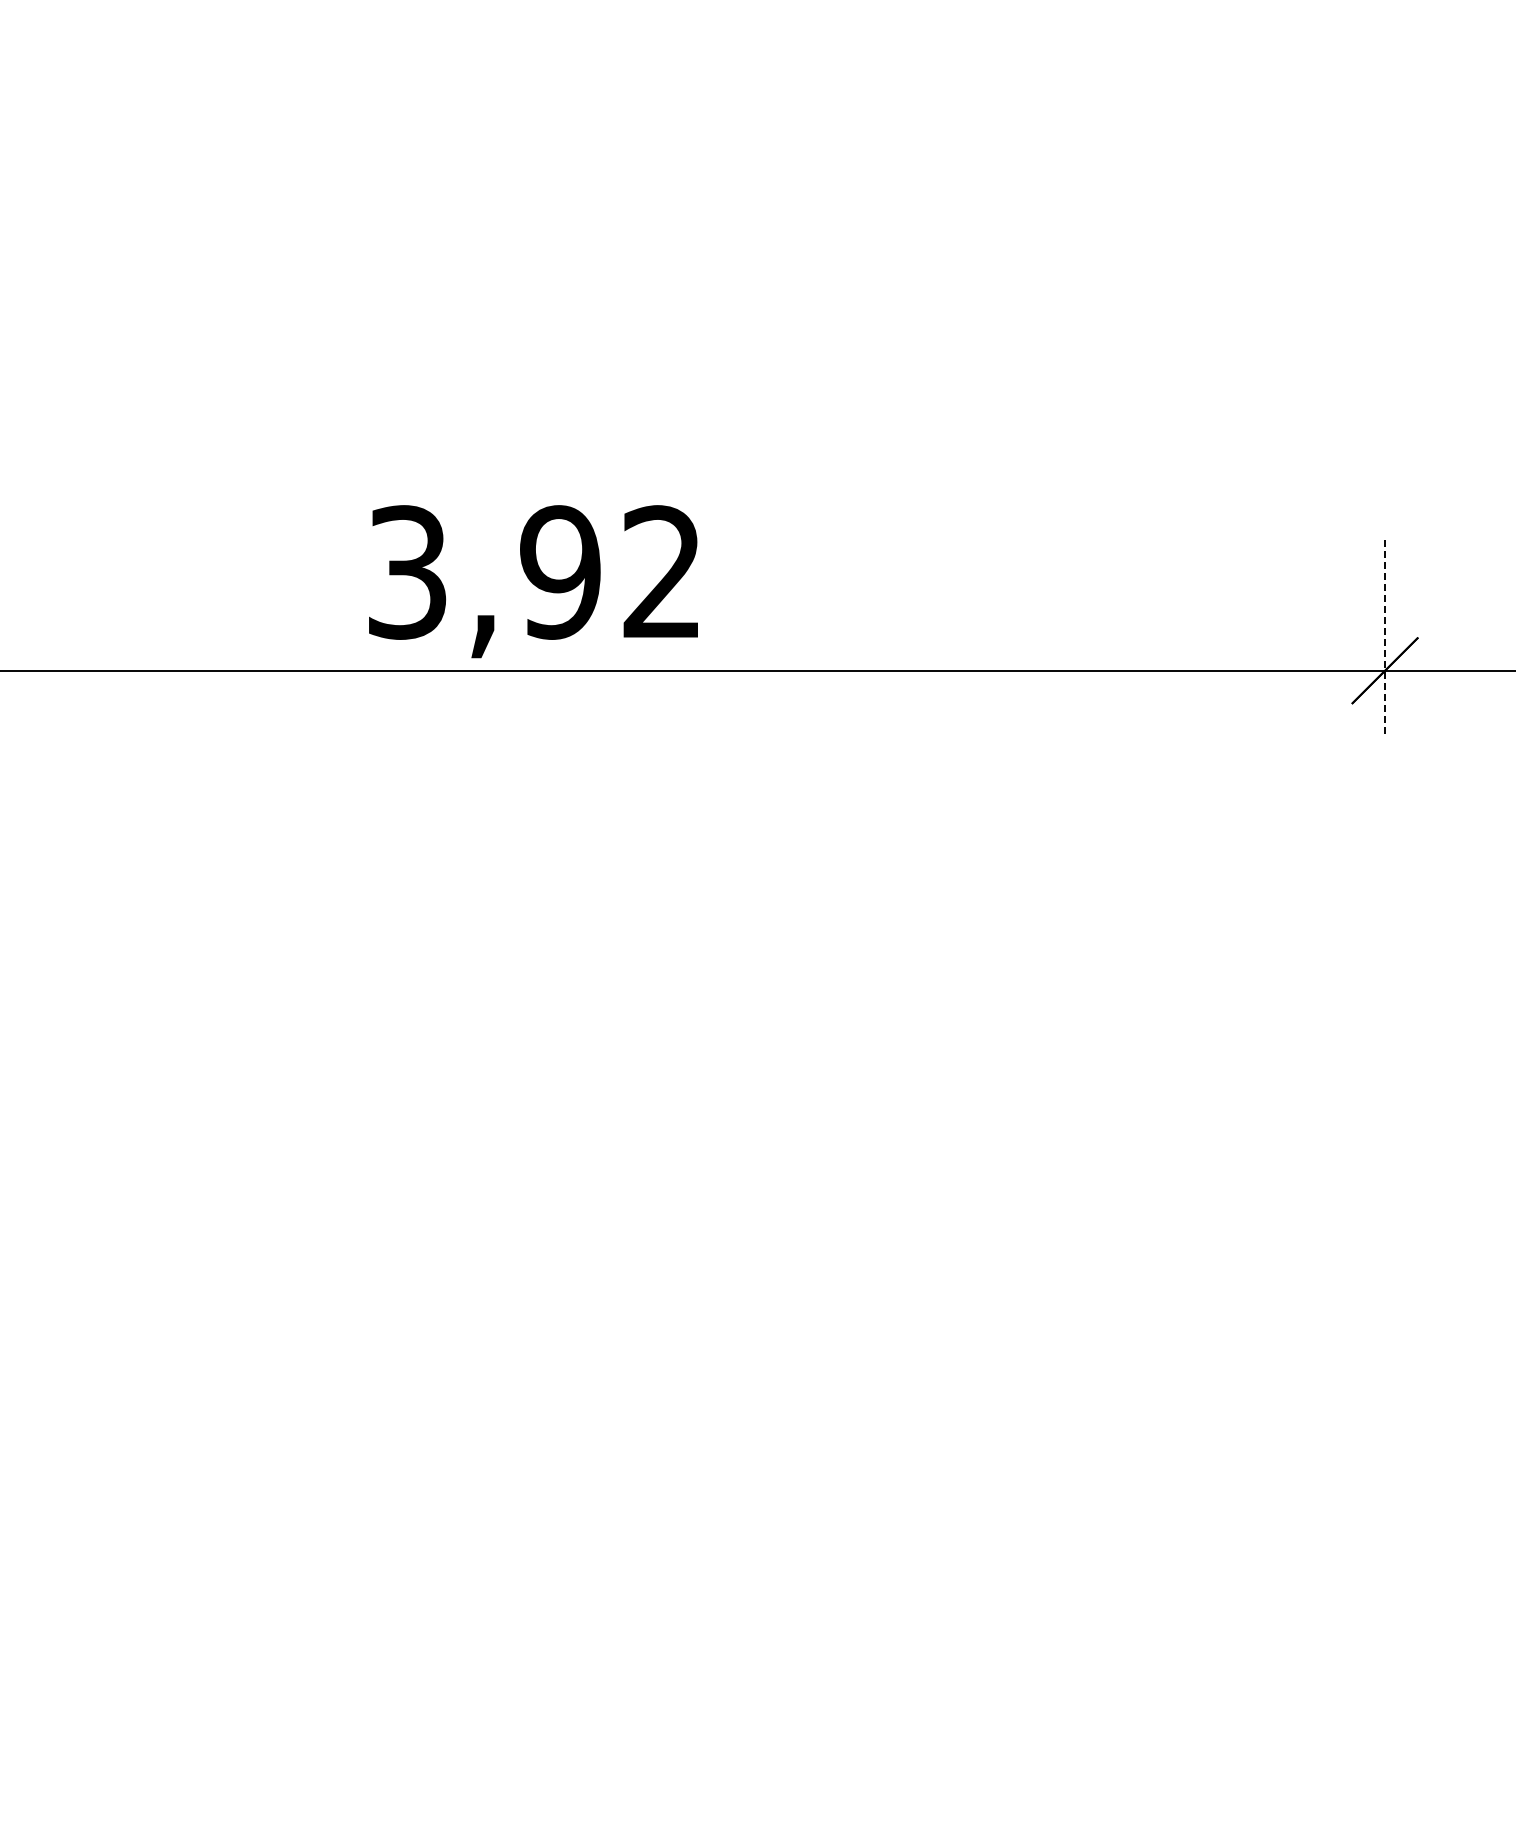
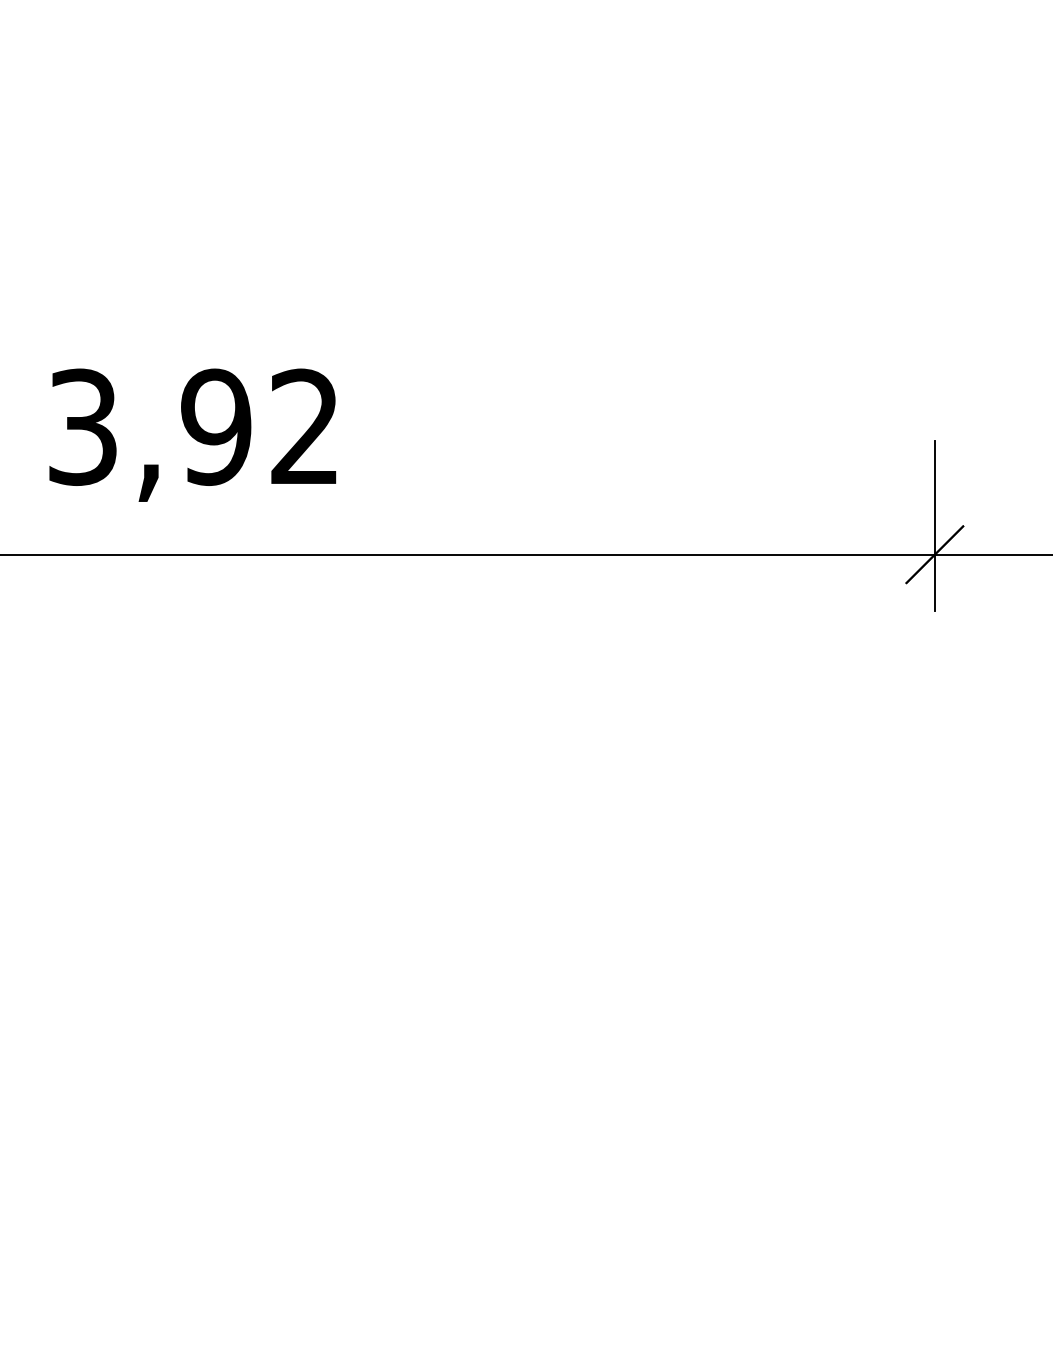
text: (533, 581) -> (192, 435), moved
line: (1385, 637) -> (935, 525), dashed -> solid

